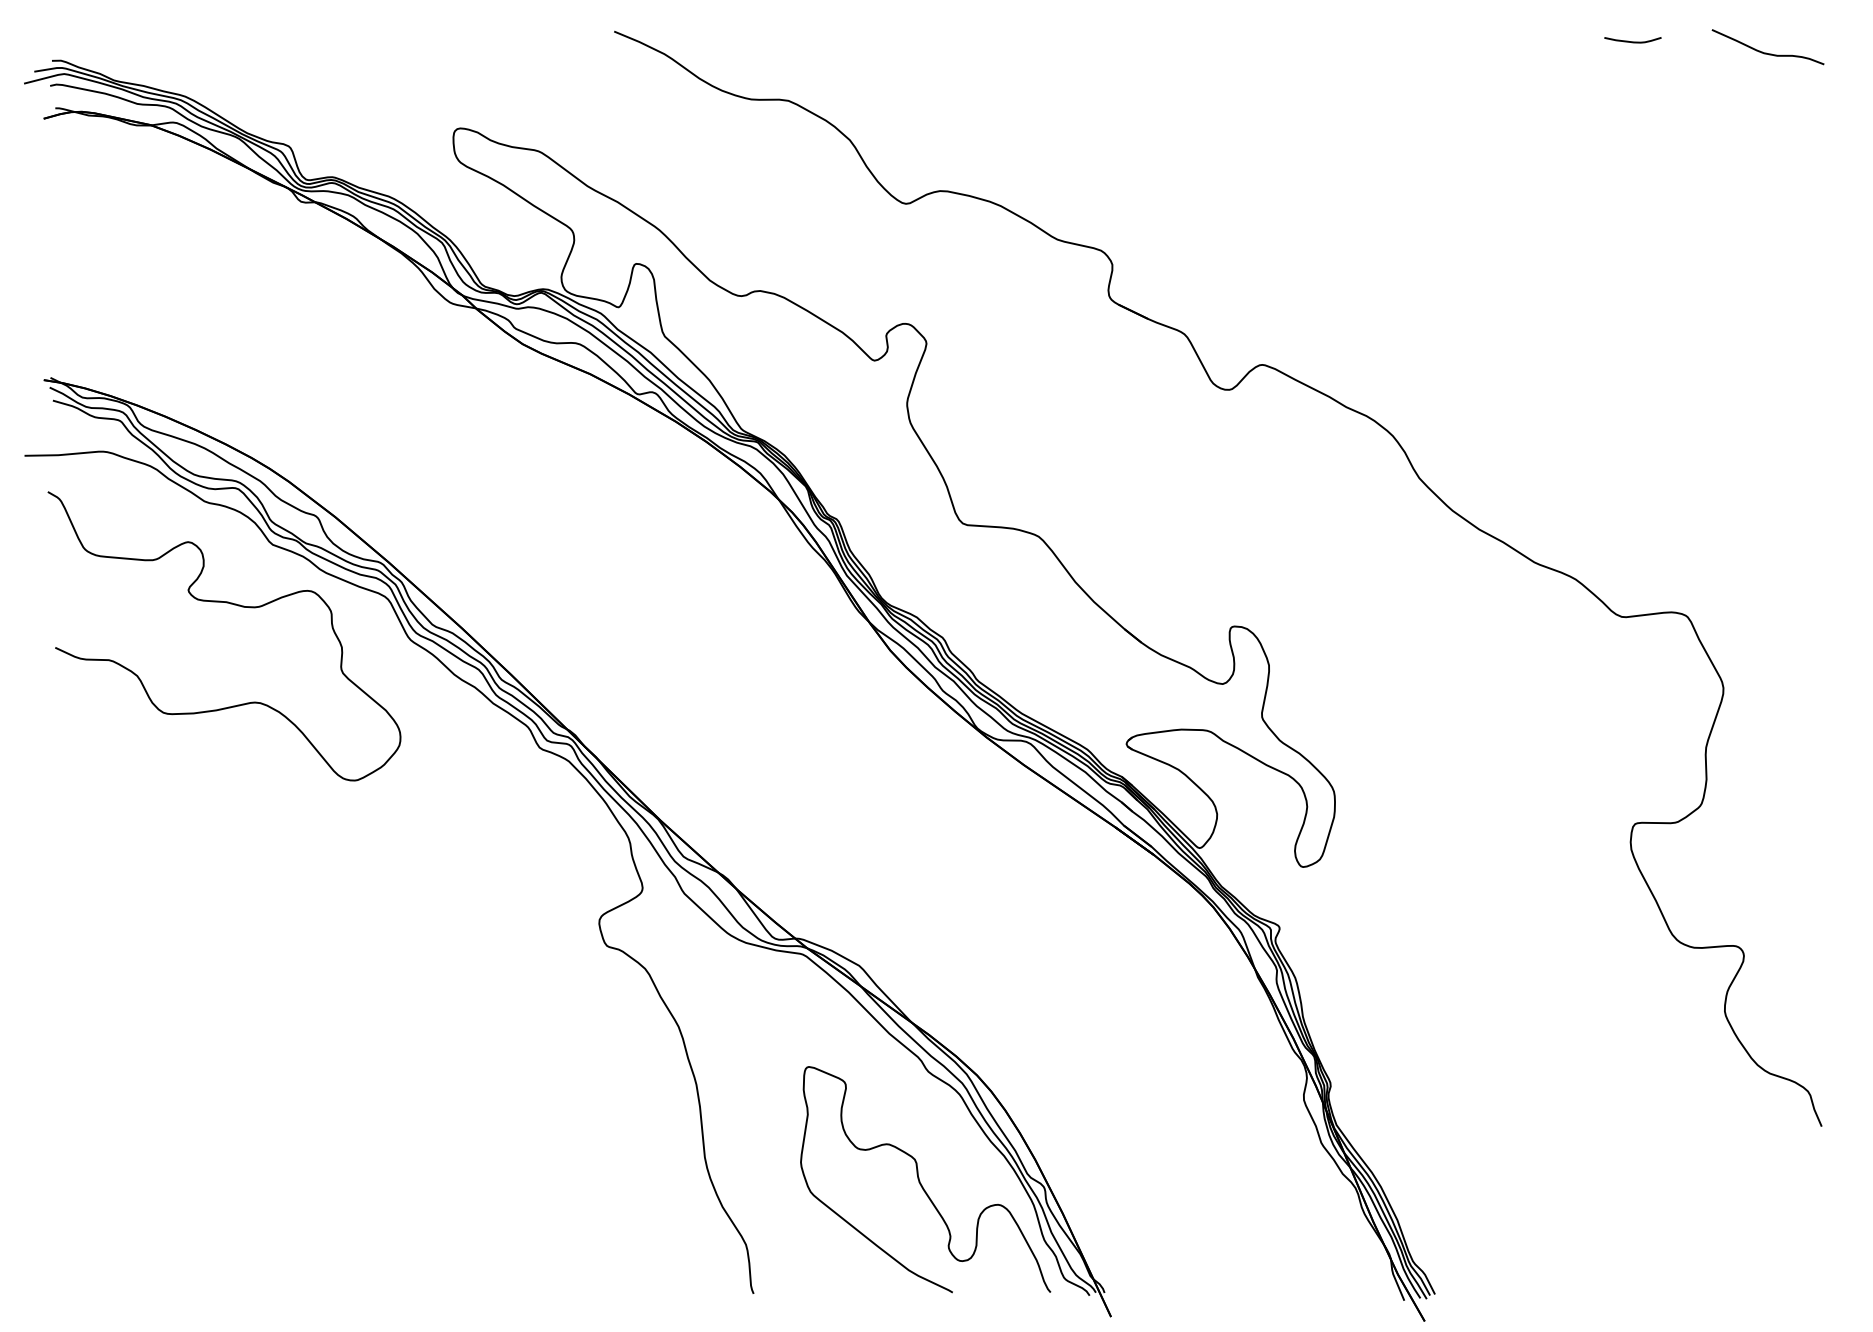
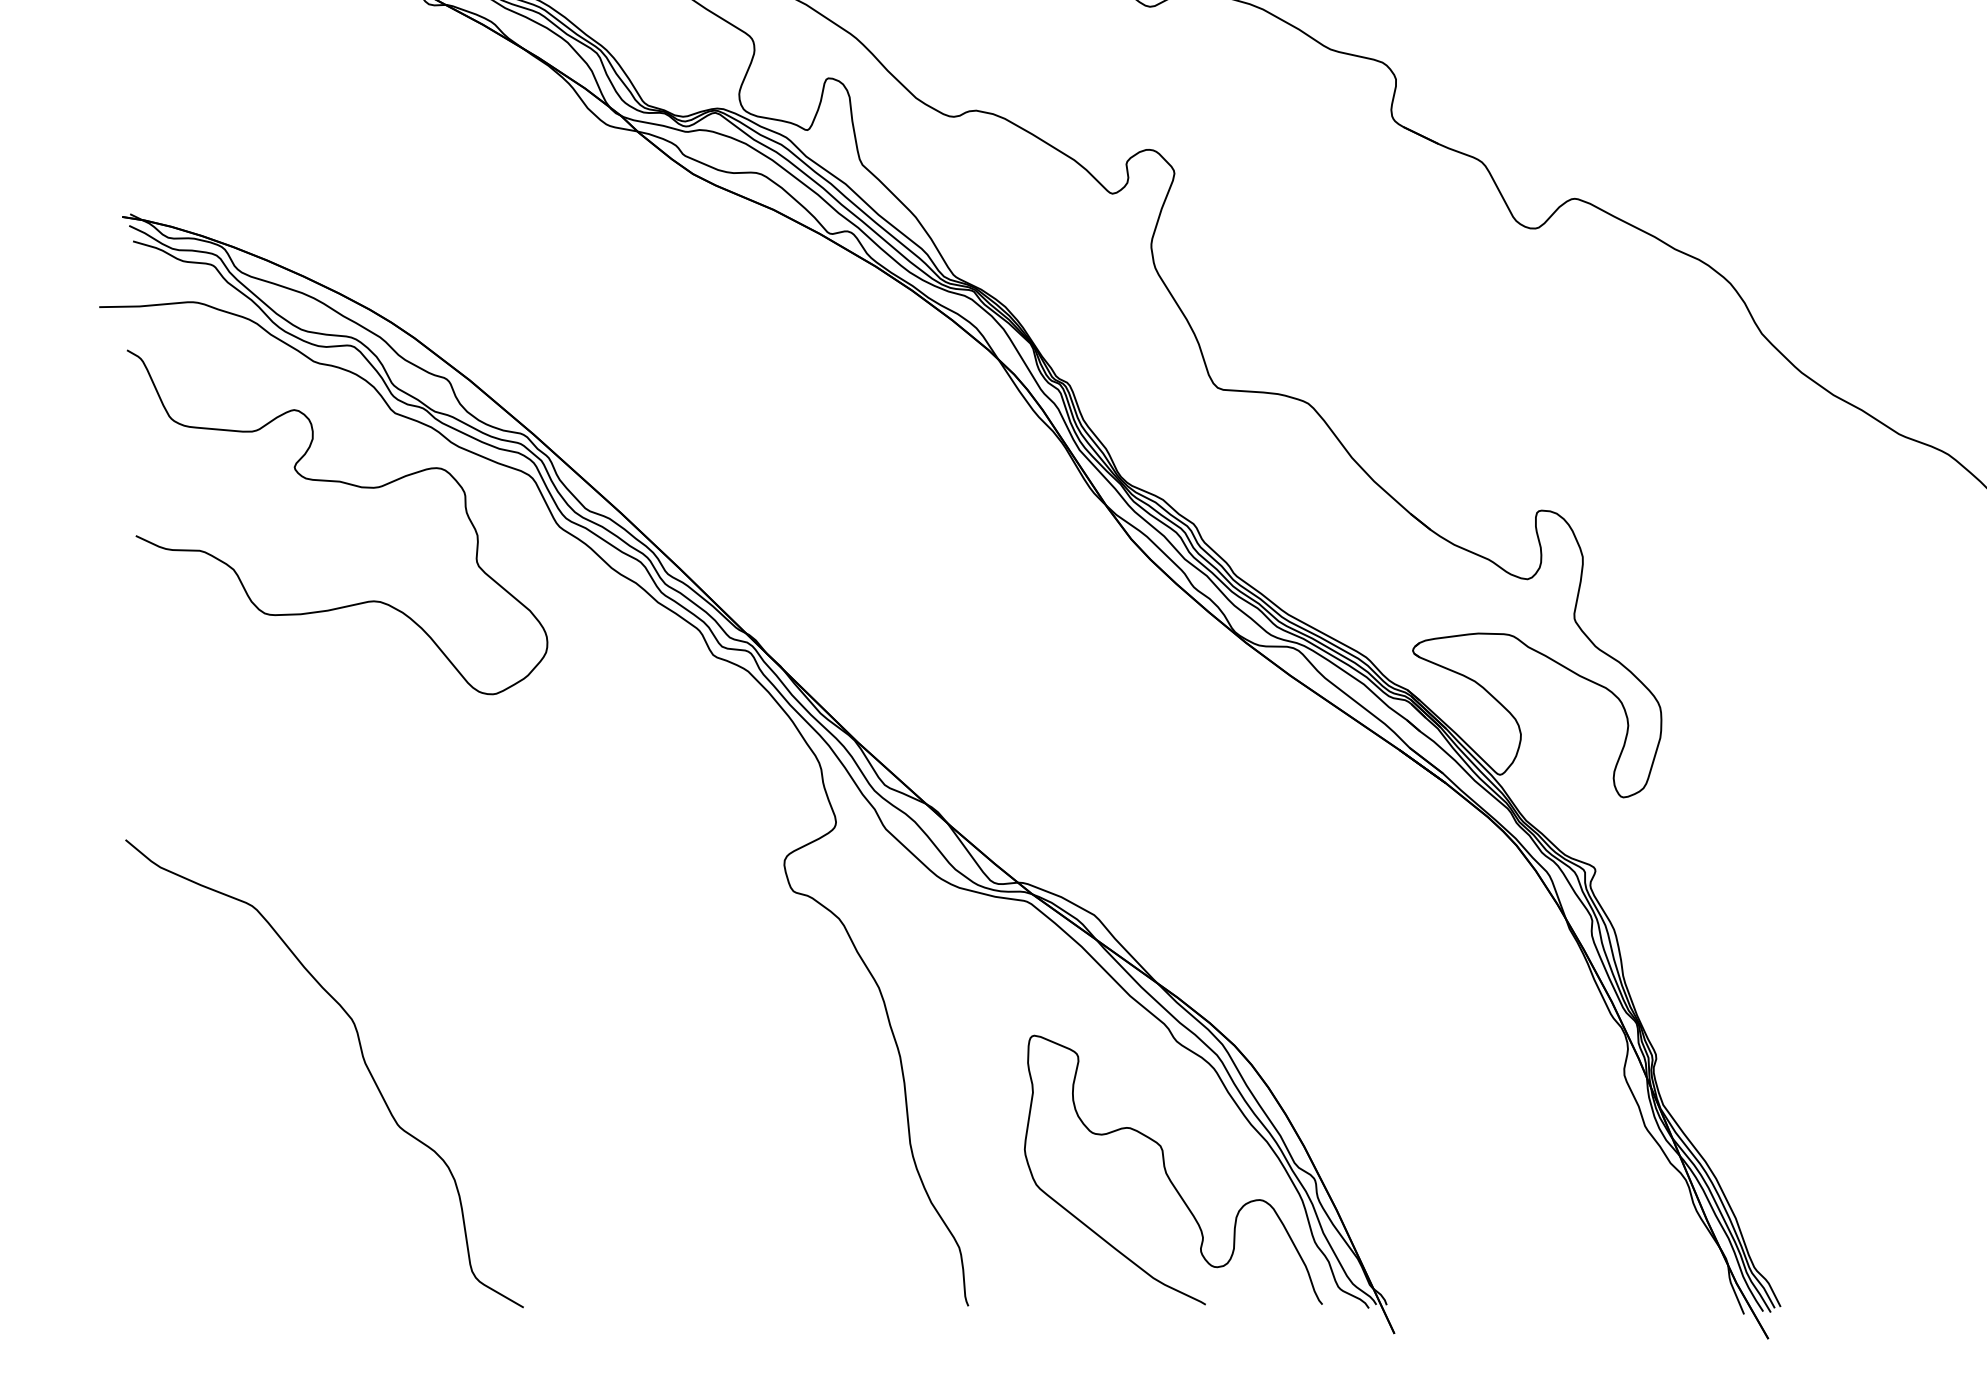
curve: (245, 1087) -> (362, 1060), added

